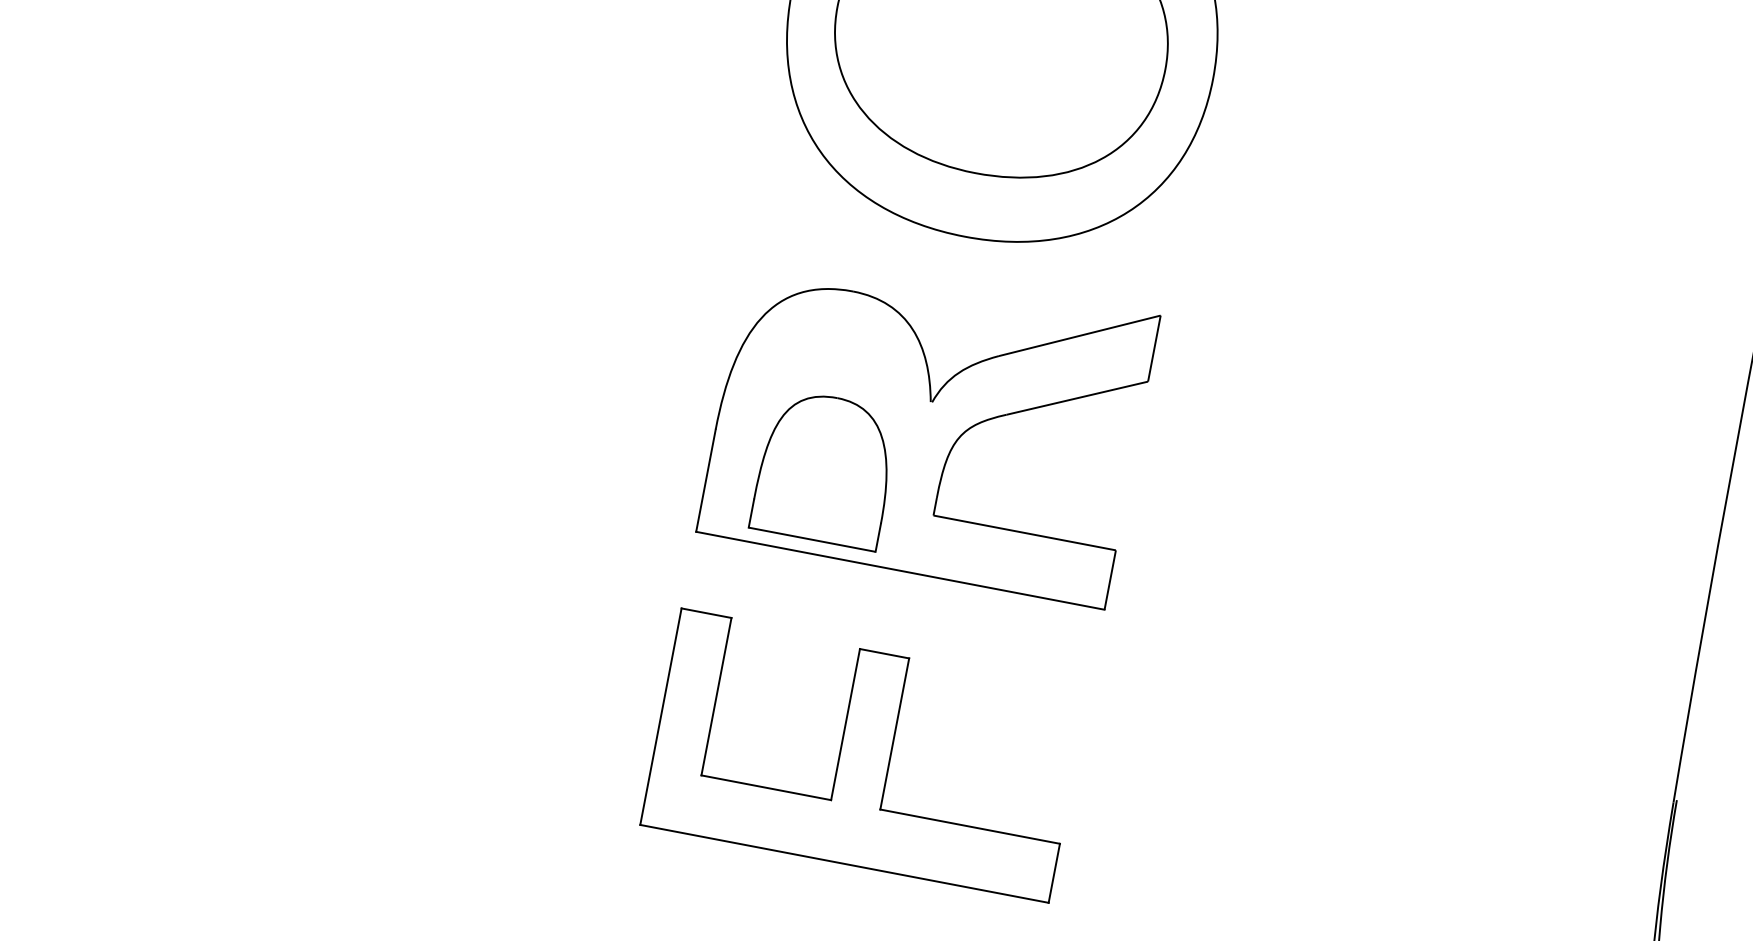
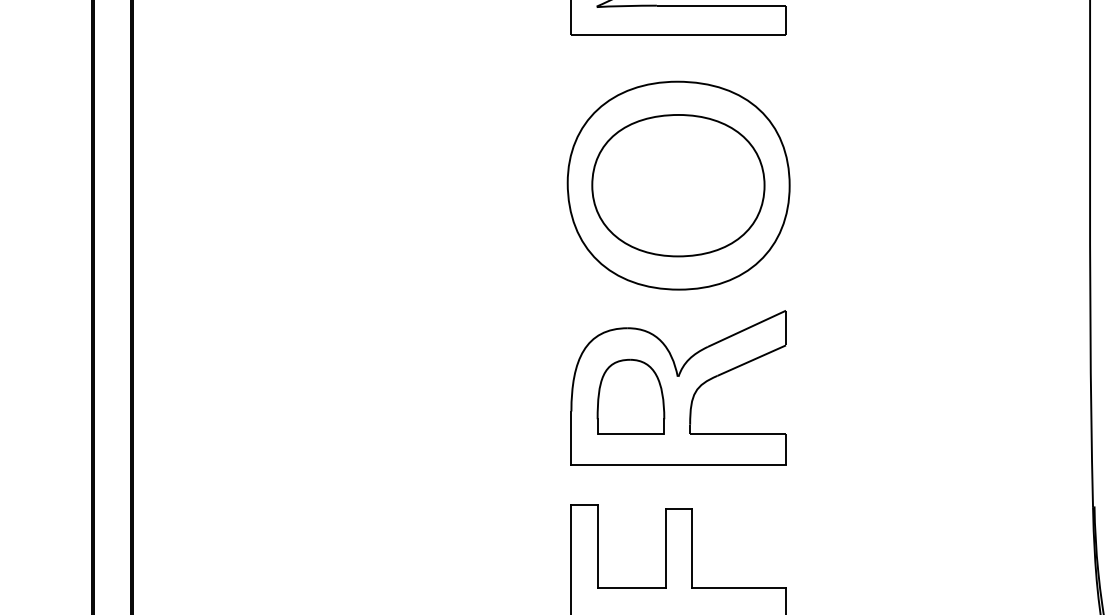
part: (824, 468) -> (630, 396), moved

